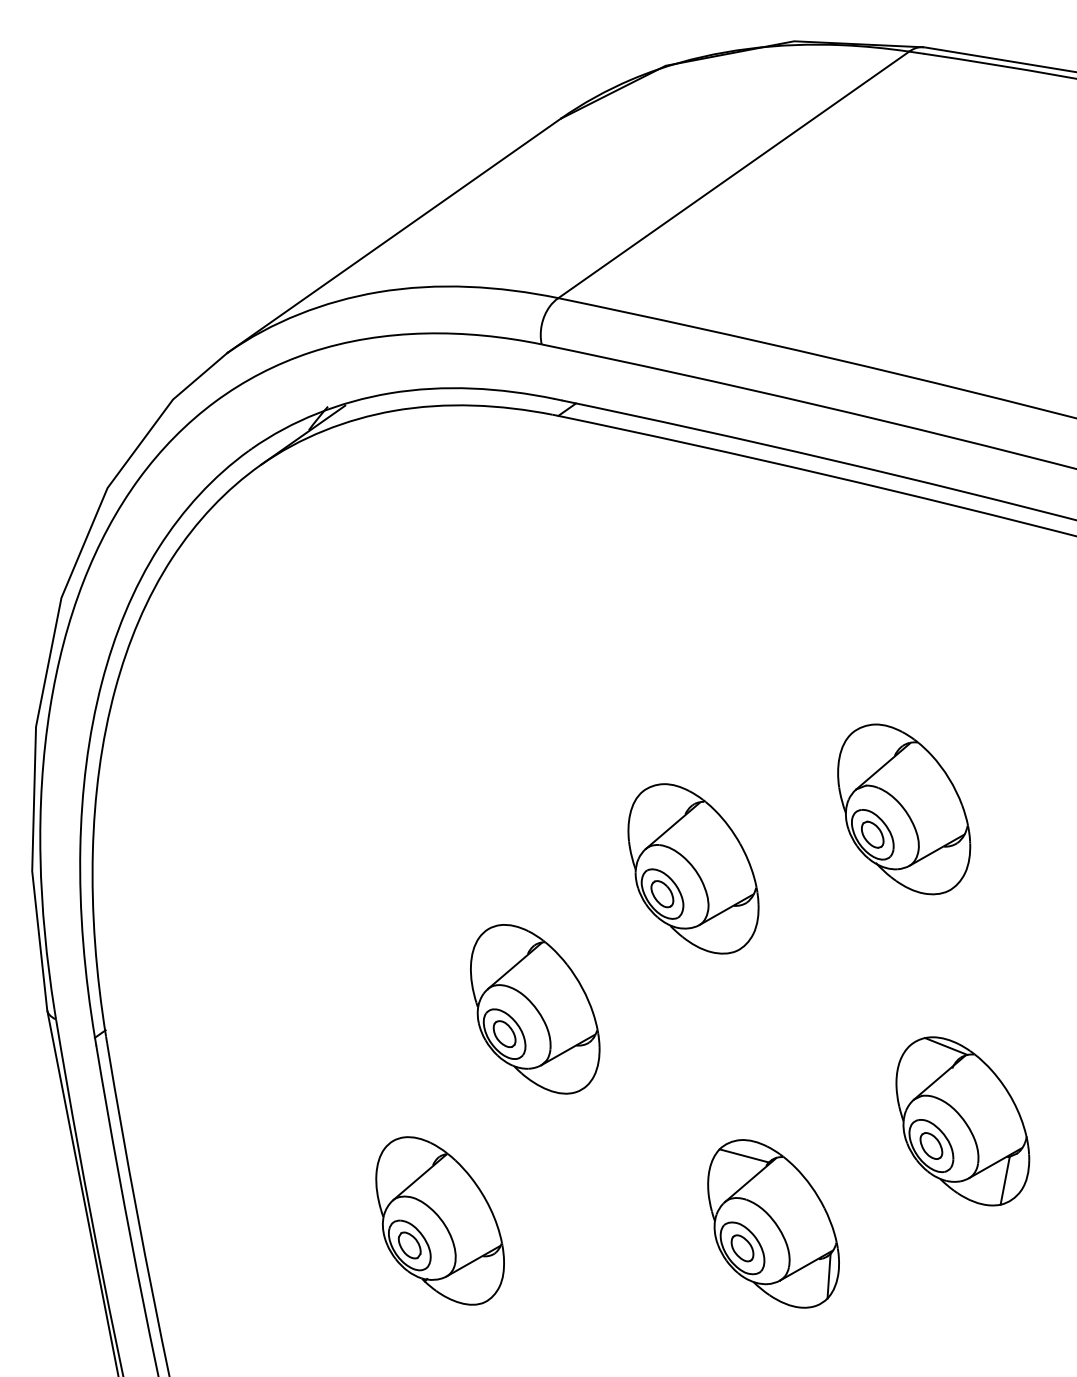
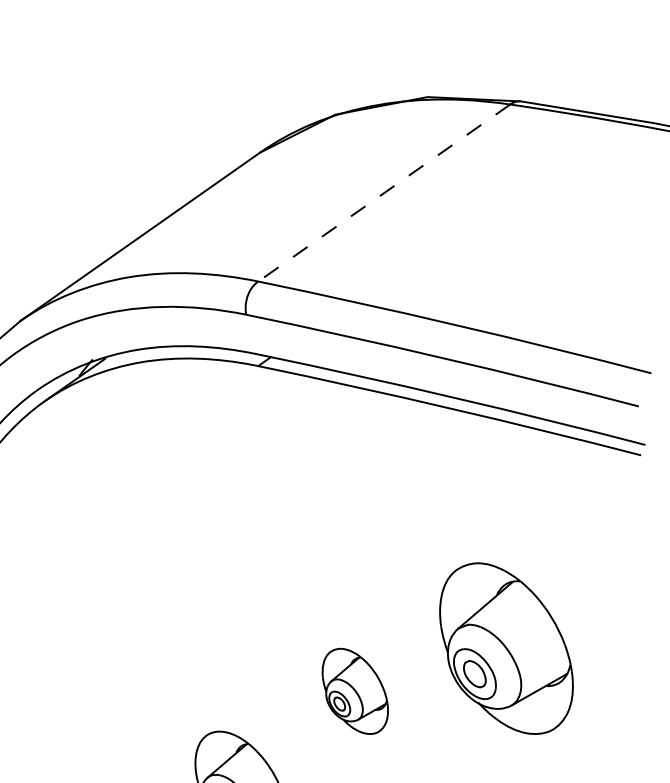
line: (733, 175) -> (384, 193), solid -> dashed
part: (904, 809) -> (506, 648), size x1.4
part: (693, 868) -> (355, 691), size x0.7

